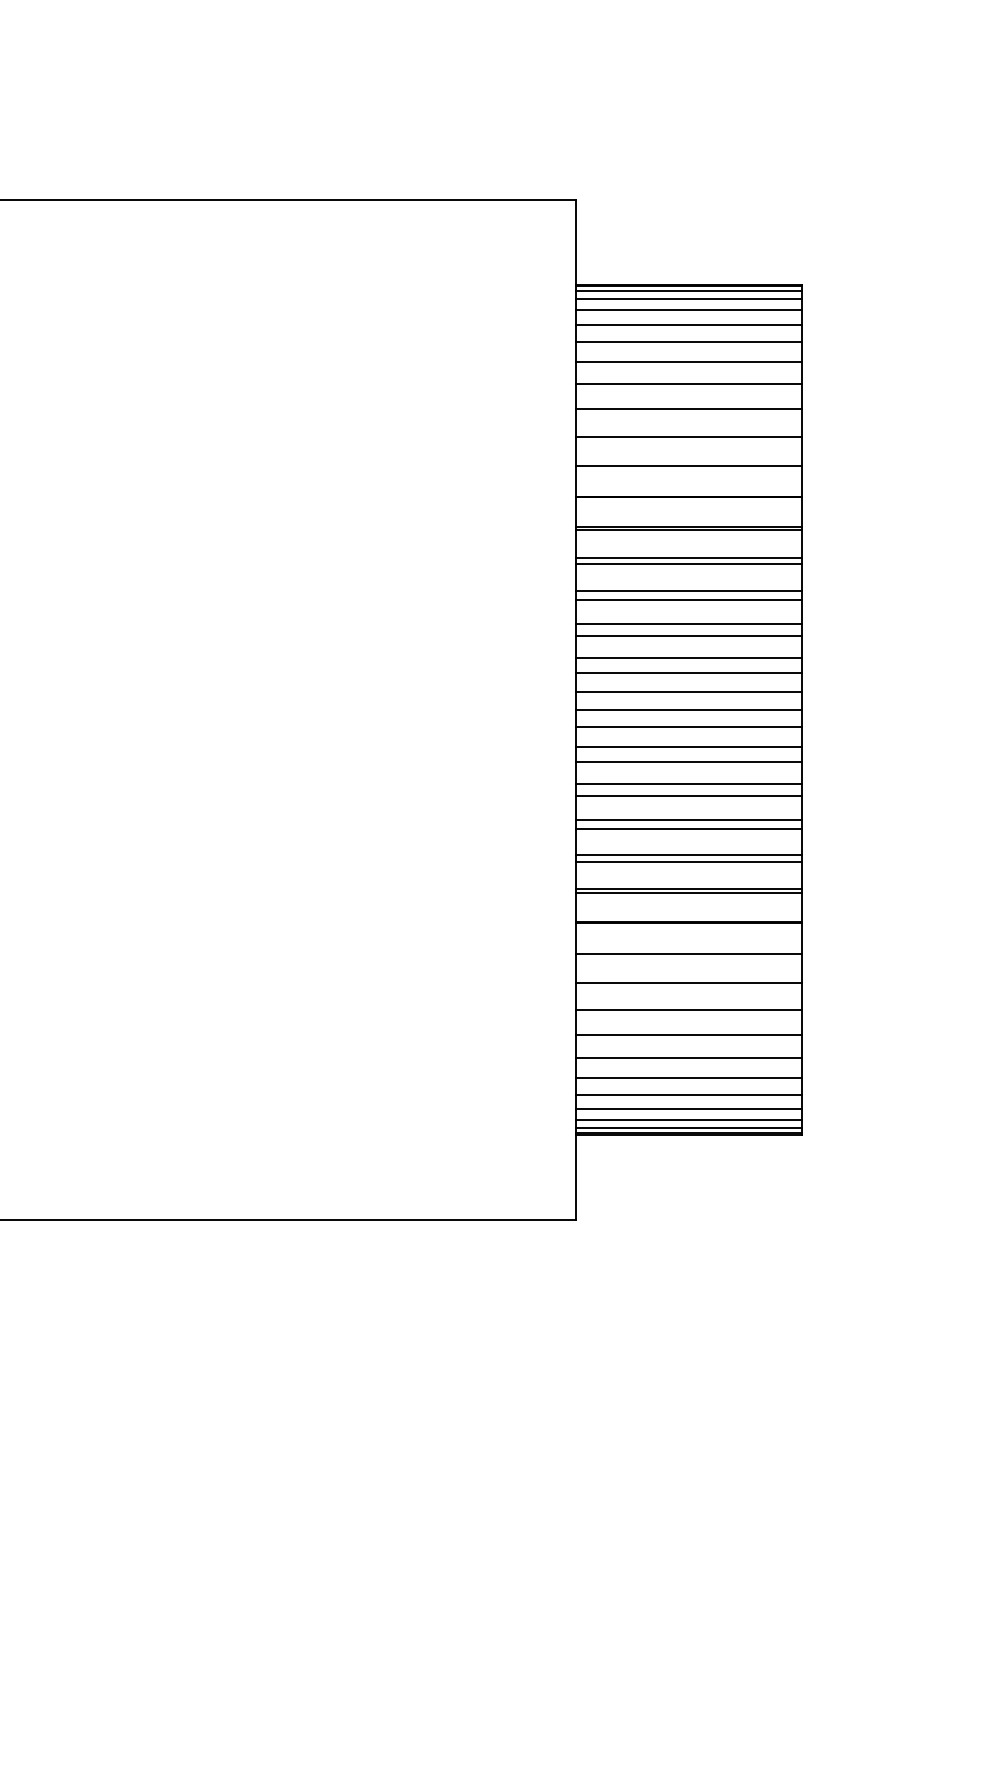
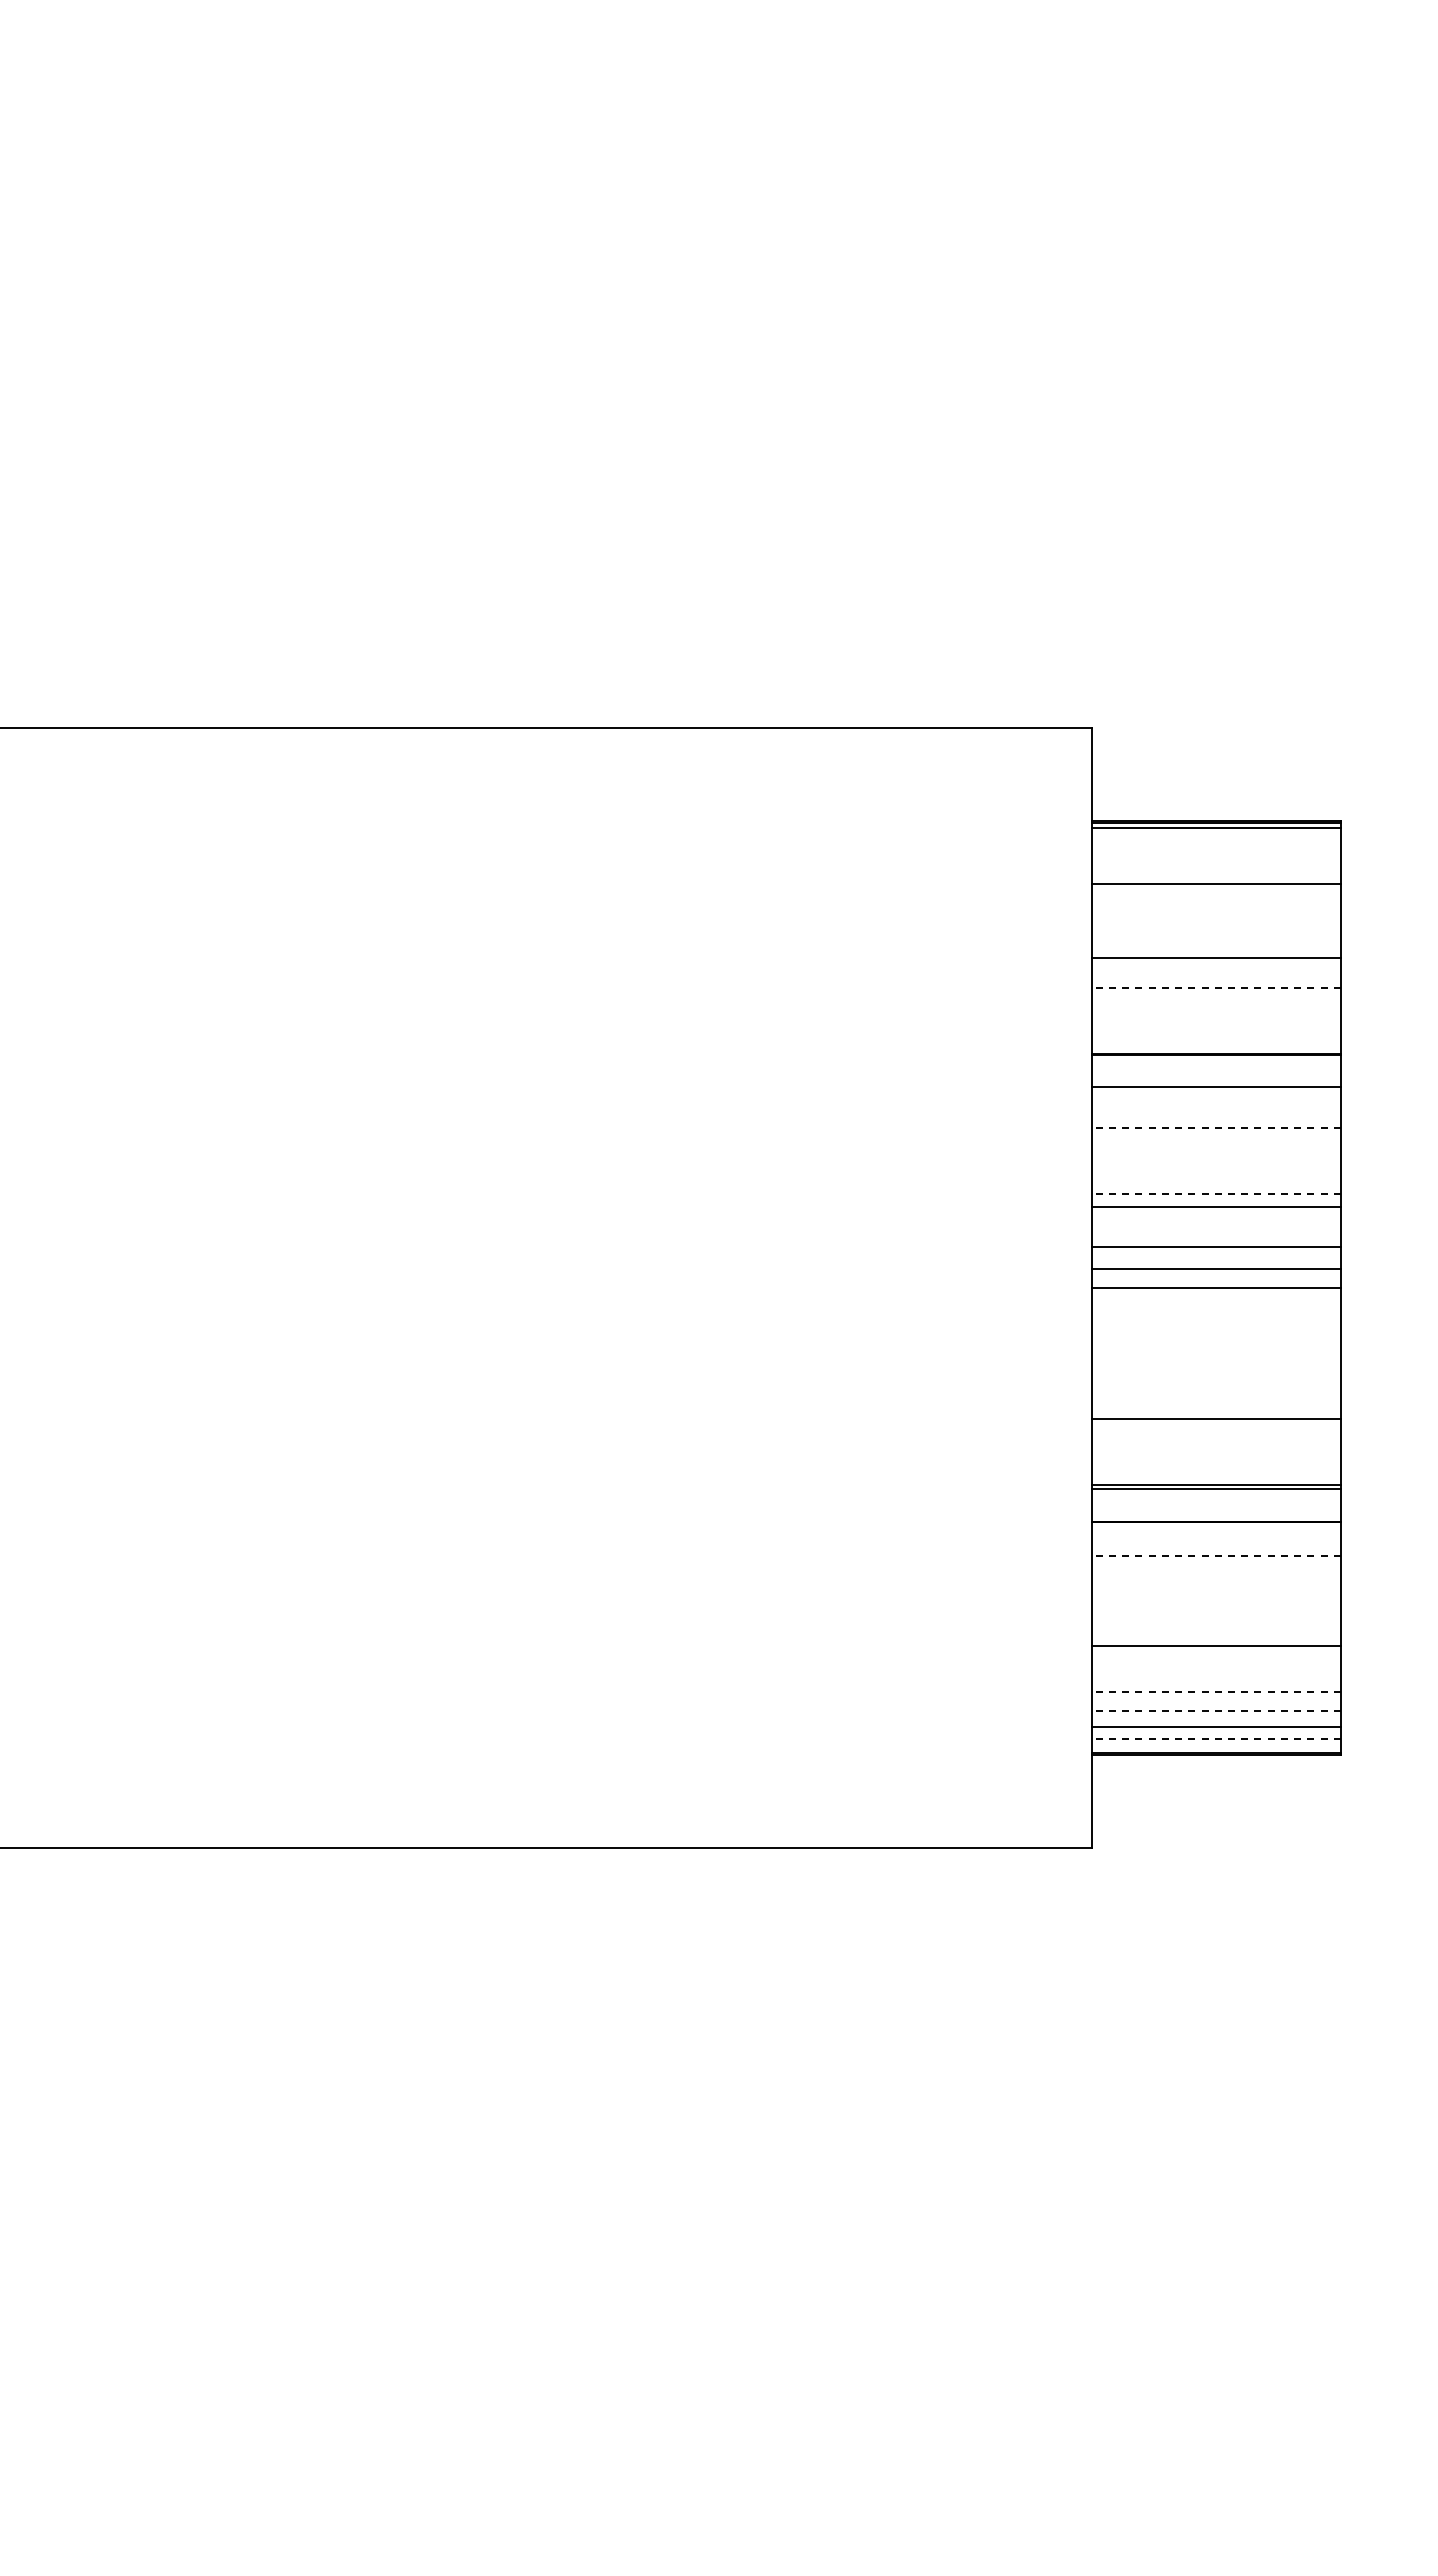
line: (688, 298) -> (1215, 836), removed
line: (688, 310) -> (1215, 849), removed
line: (688, 324) -> (1215, 864), removed
line: (688, 361) -> (1215, 905), removed
line: (688, 384) -> (1215, 930), removed
line: (689, 436) -> (1216, 987), solid -> dashed
line: (688, 466) -> (1215, 1020), removed
line: (688, 530) -> (1215, 1090), removed
line: (688, 558) -> (1215, 1121), removed
line: (689, 564) -> (1216, 1128), solid -> dashed
line: (688, 590) -> (1215, 1156), removed
line: (688, 600) -> (1215, 1167), removed
line: (689, 623) -> (1216, 1193), solid -> dashed
line: (688, 658) -> (1215, 1231), removed
line: (688, 727) -> (1215, 1307), removed
line: (688, 746) -> (1215, 1328), removed
line: (688, 761) -> (1215, 1344), removed
line: (688, 783) -> (1215, 1369), removed
line: (688, 795) -> (1215, 1382), removed
line: (688, 819) -> (1215, 1408), removed
line: (688, 854) -> (1215, 1447), removed
line: (688, 861) -> (1215, 1454), removed
line: (689, 953) -> (1216, 1555), solid -> dashed
line: (688, 983) -> (1215, 1588), removed
line: (688, 1010) -> (1215, 1618), removed
line: (688, 1057) -> (1215, 1670), removed
line: (689, 1077) -> (1216, 1692), solid -> dashed
line: (689, 1095) -> (1216, 1711), solid -> dashed
line: (689, 1120) -> (1216, 1739), solid -> dashed
line: (688, 1127) -> (1215, 1747), removed

